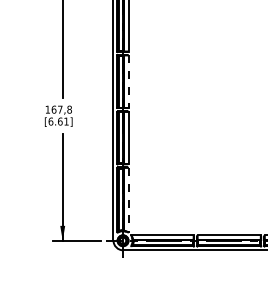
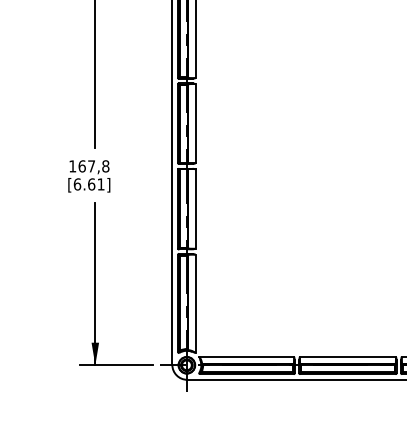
line: (128, 82) -> (195, 125), dashed -> solid
line: (128, 200) -> (195, 304), dashed -> solid

